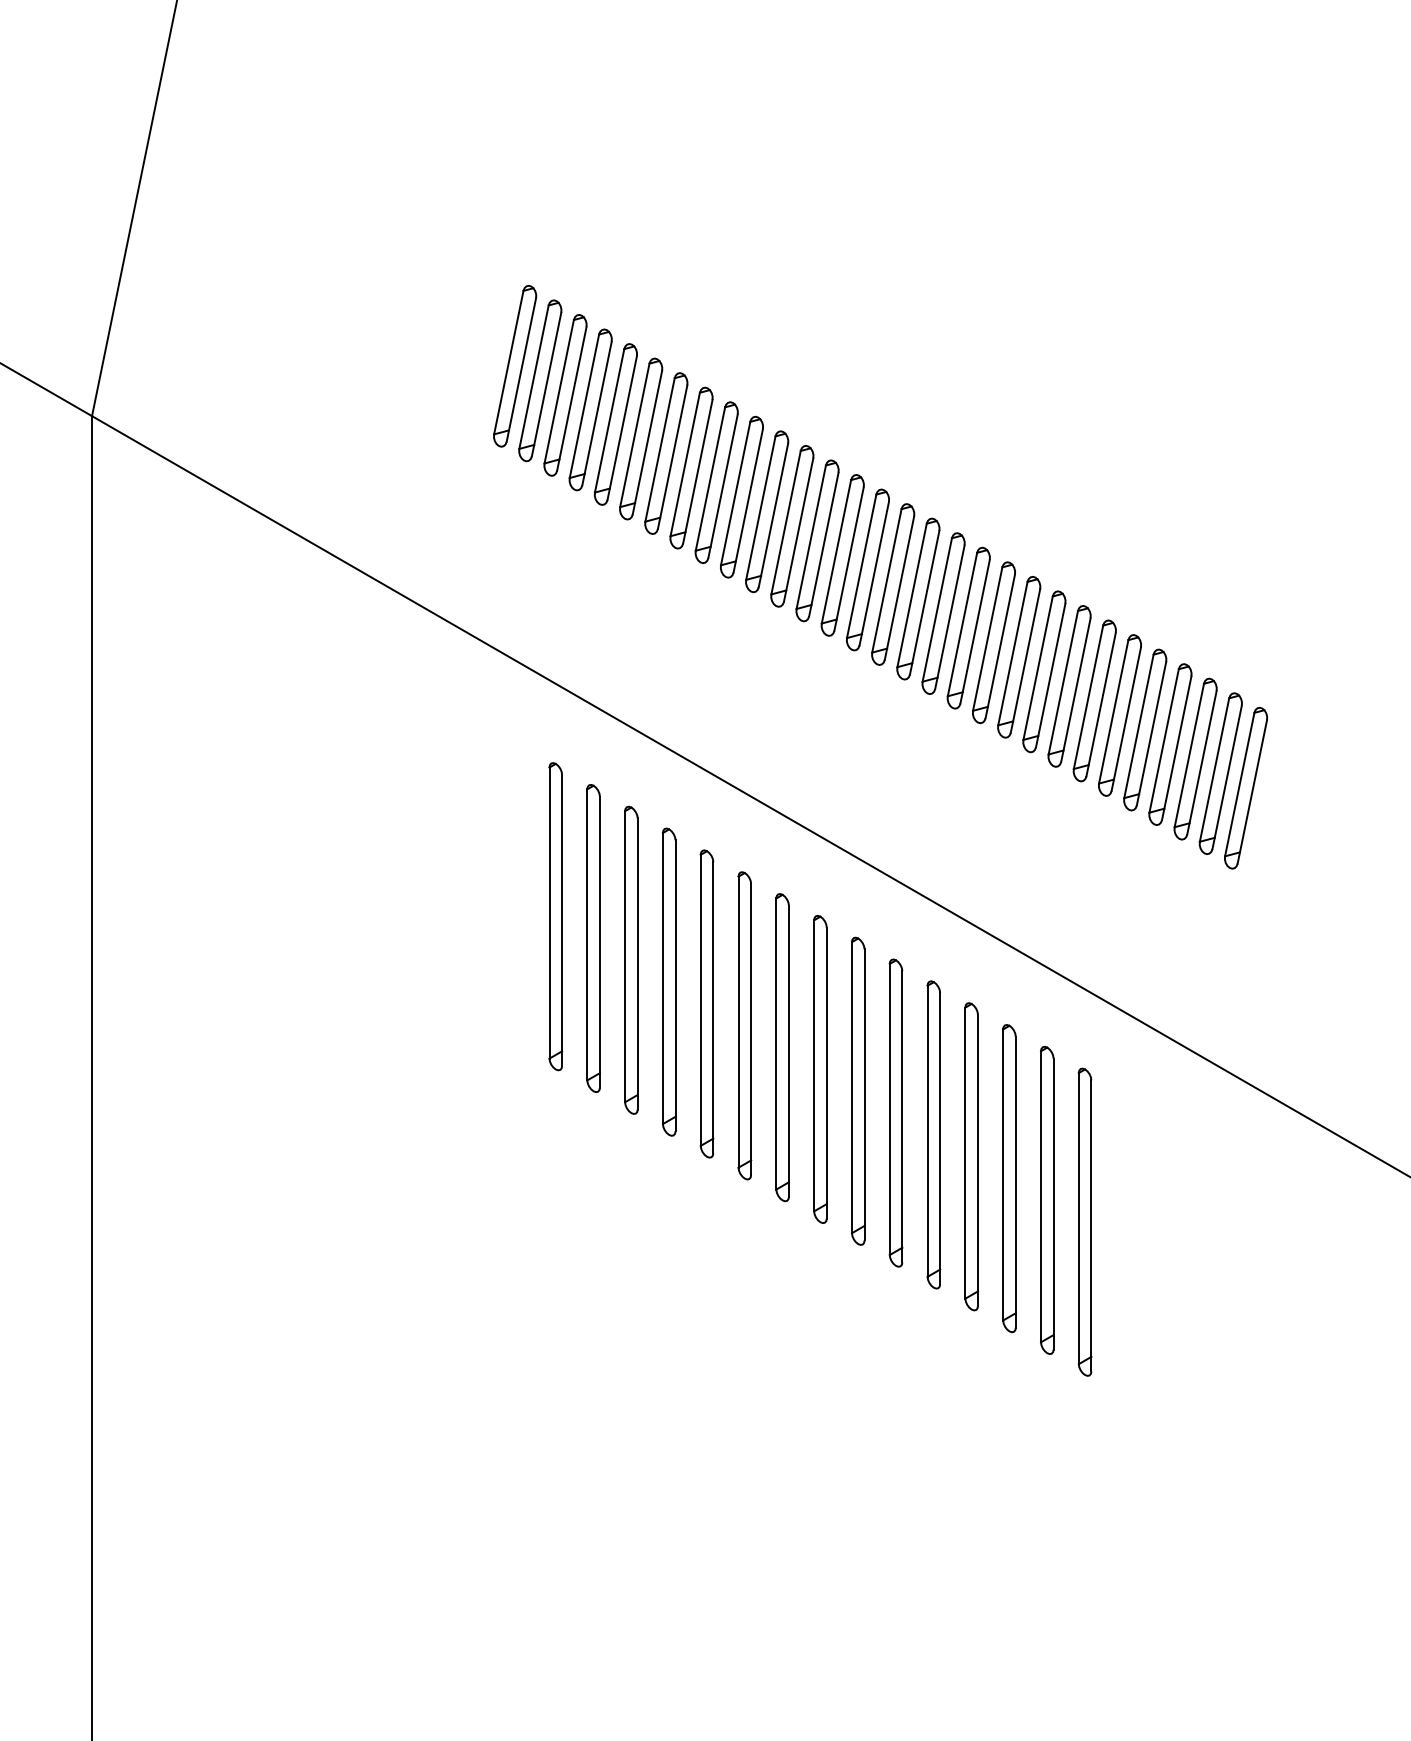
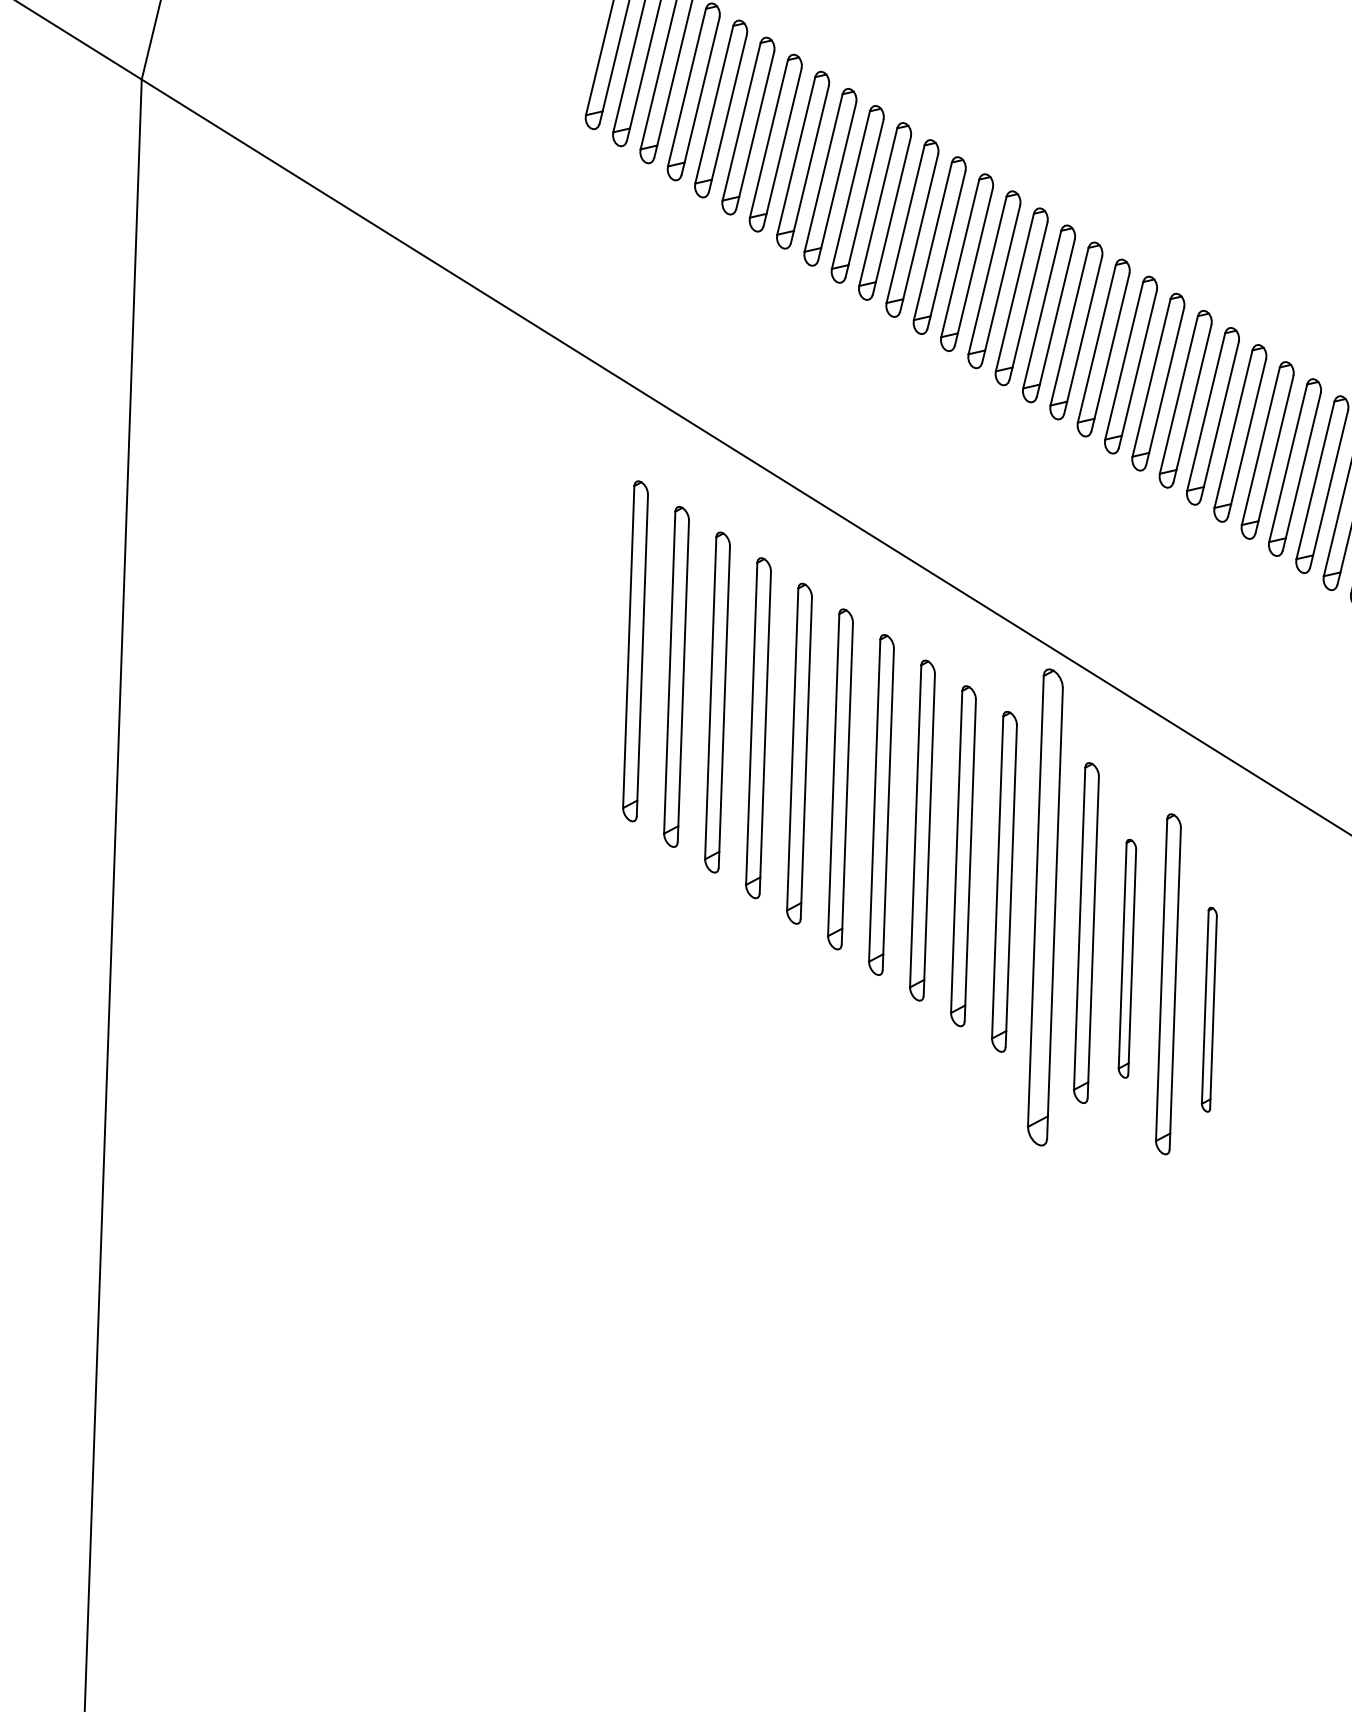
part: (933, 1134) -> (1045, 906), size x1.4
part: (1009, 1178) -> (1127, 958), size x0.7
part: (1084, 1221) -> (1208, 1009), size x0.6

